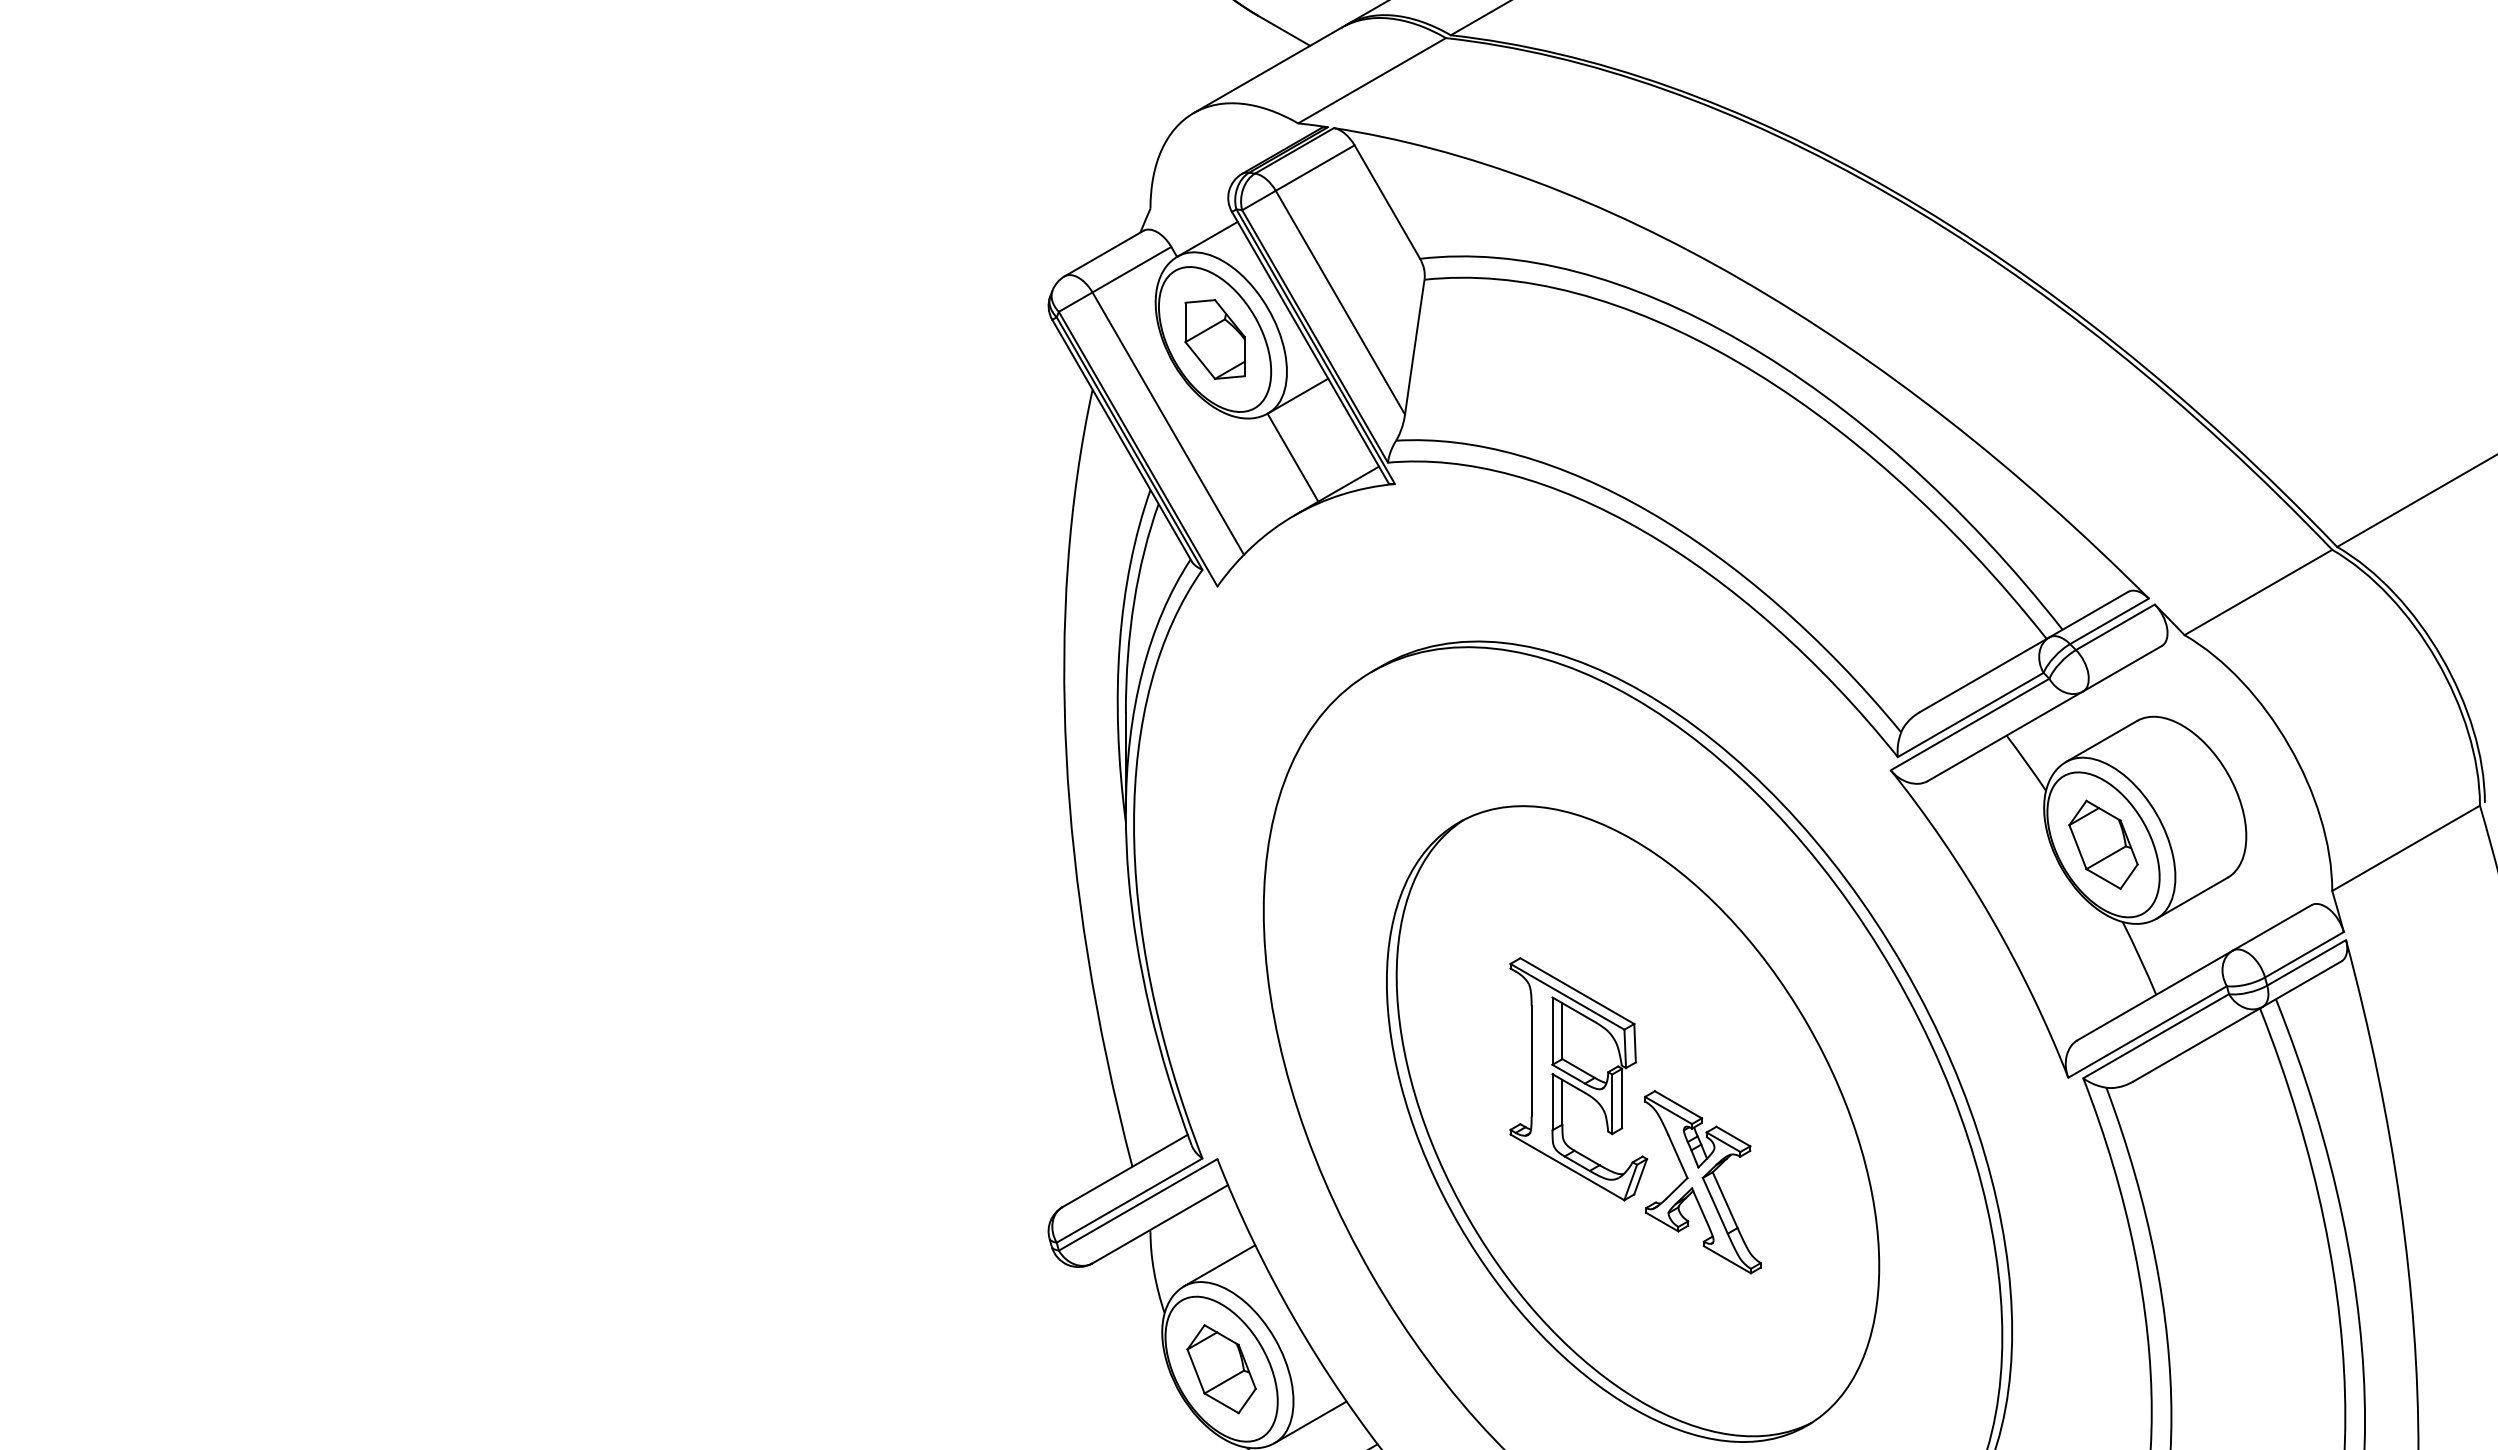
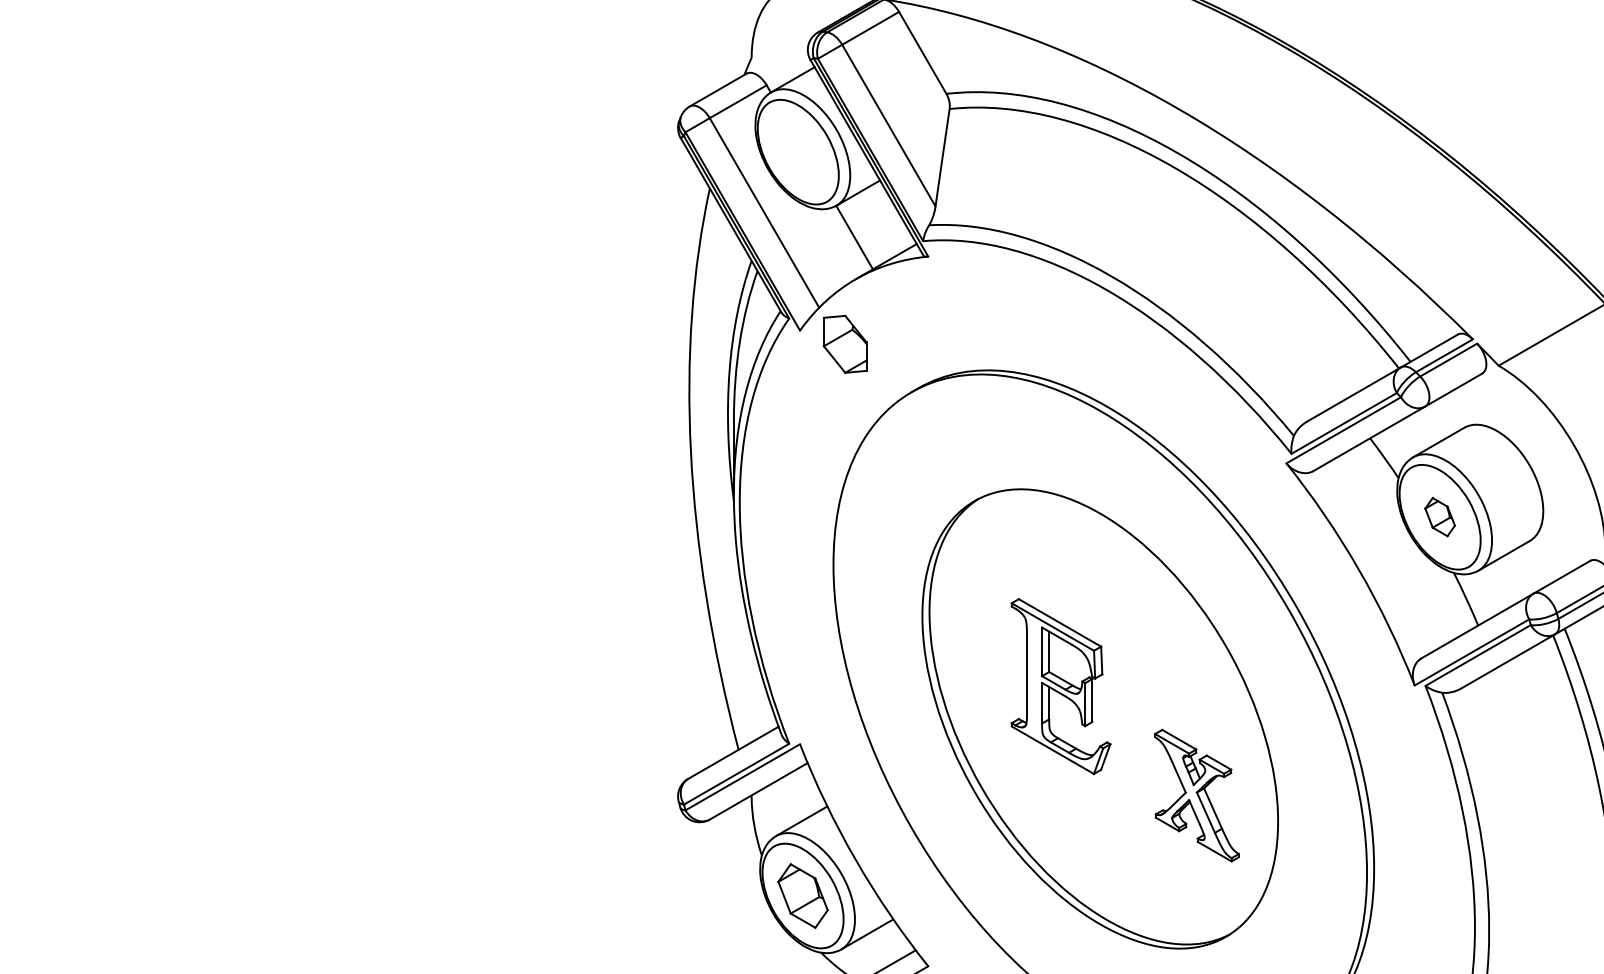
part: (1214, 339) -> (844, 344), moved
part: (2103, 844) -> (1440, 517), size x0.6
part: (1702, 1182) -> (1196, 795), moved

